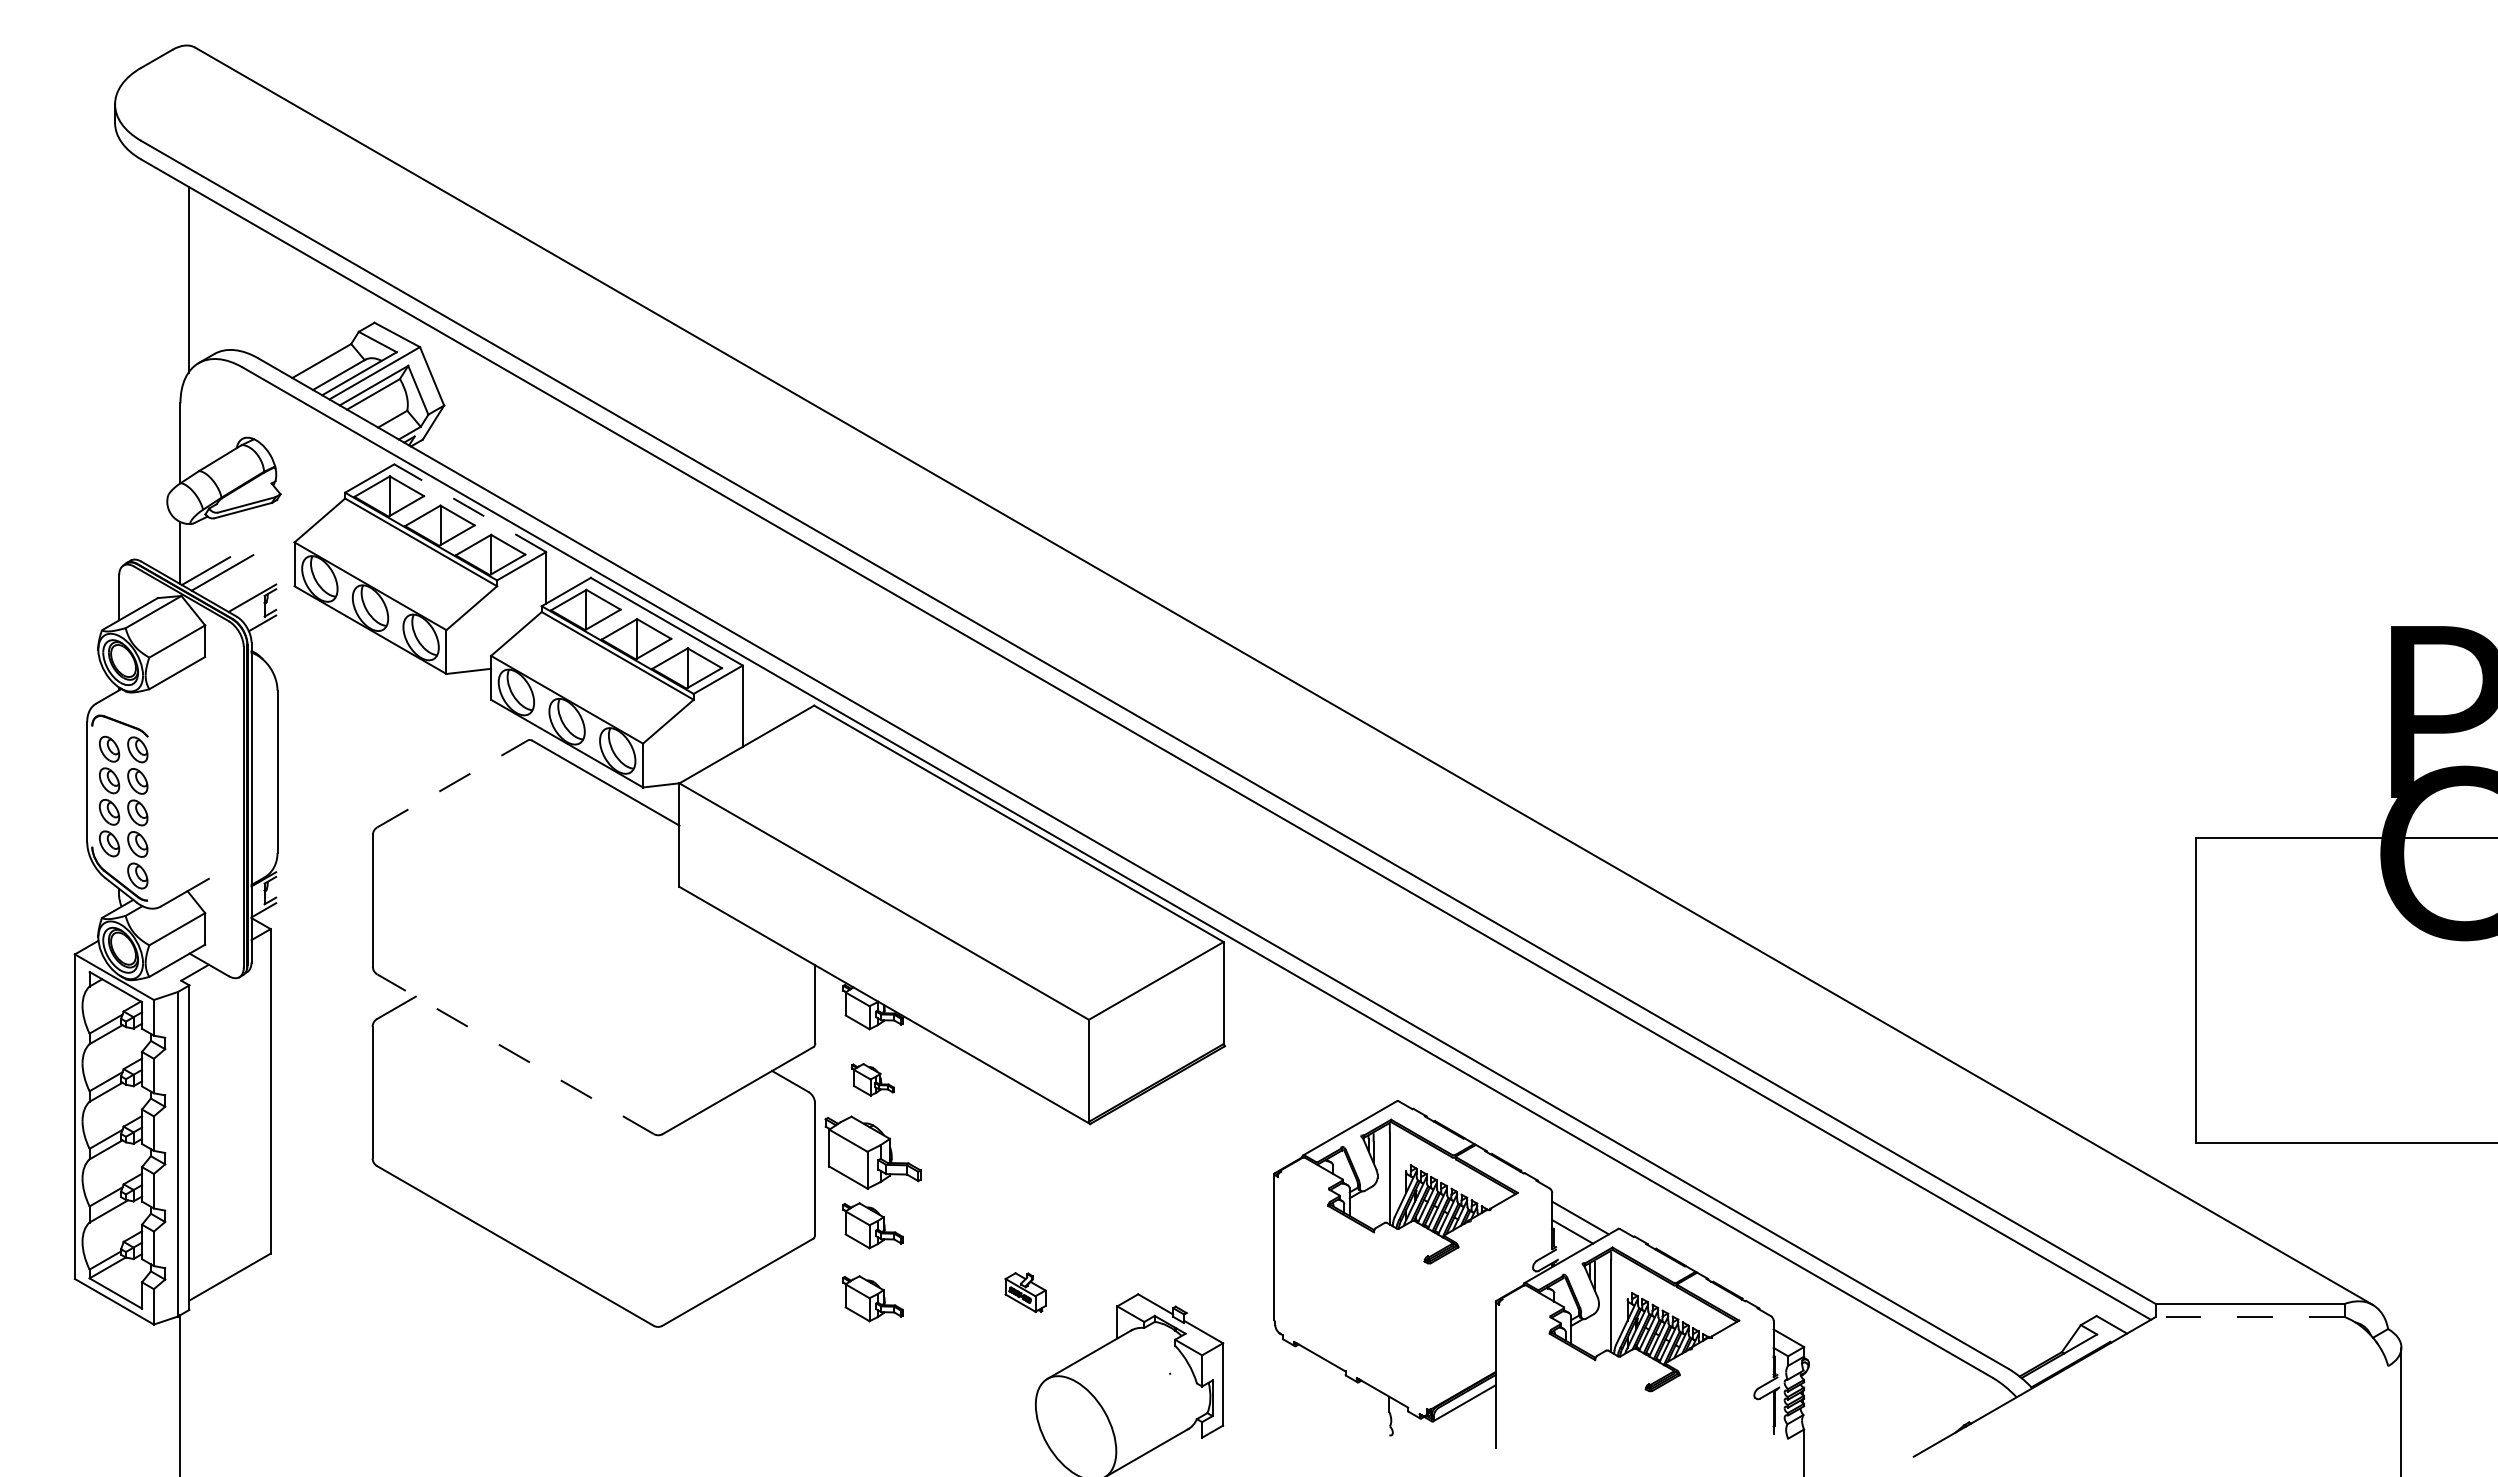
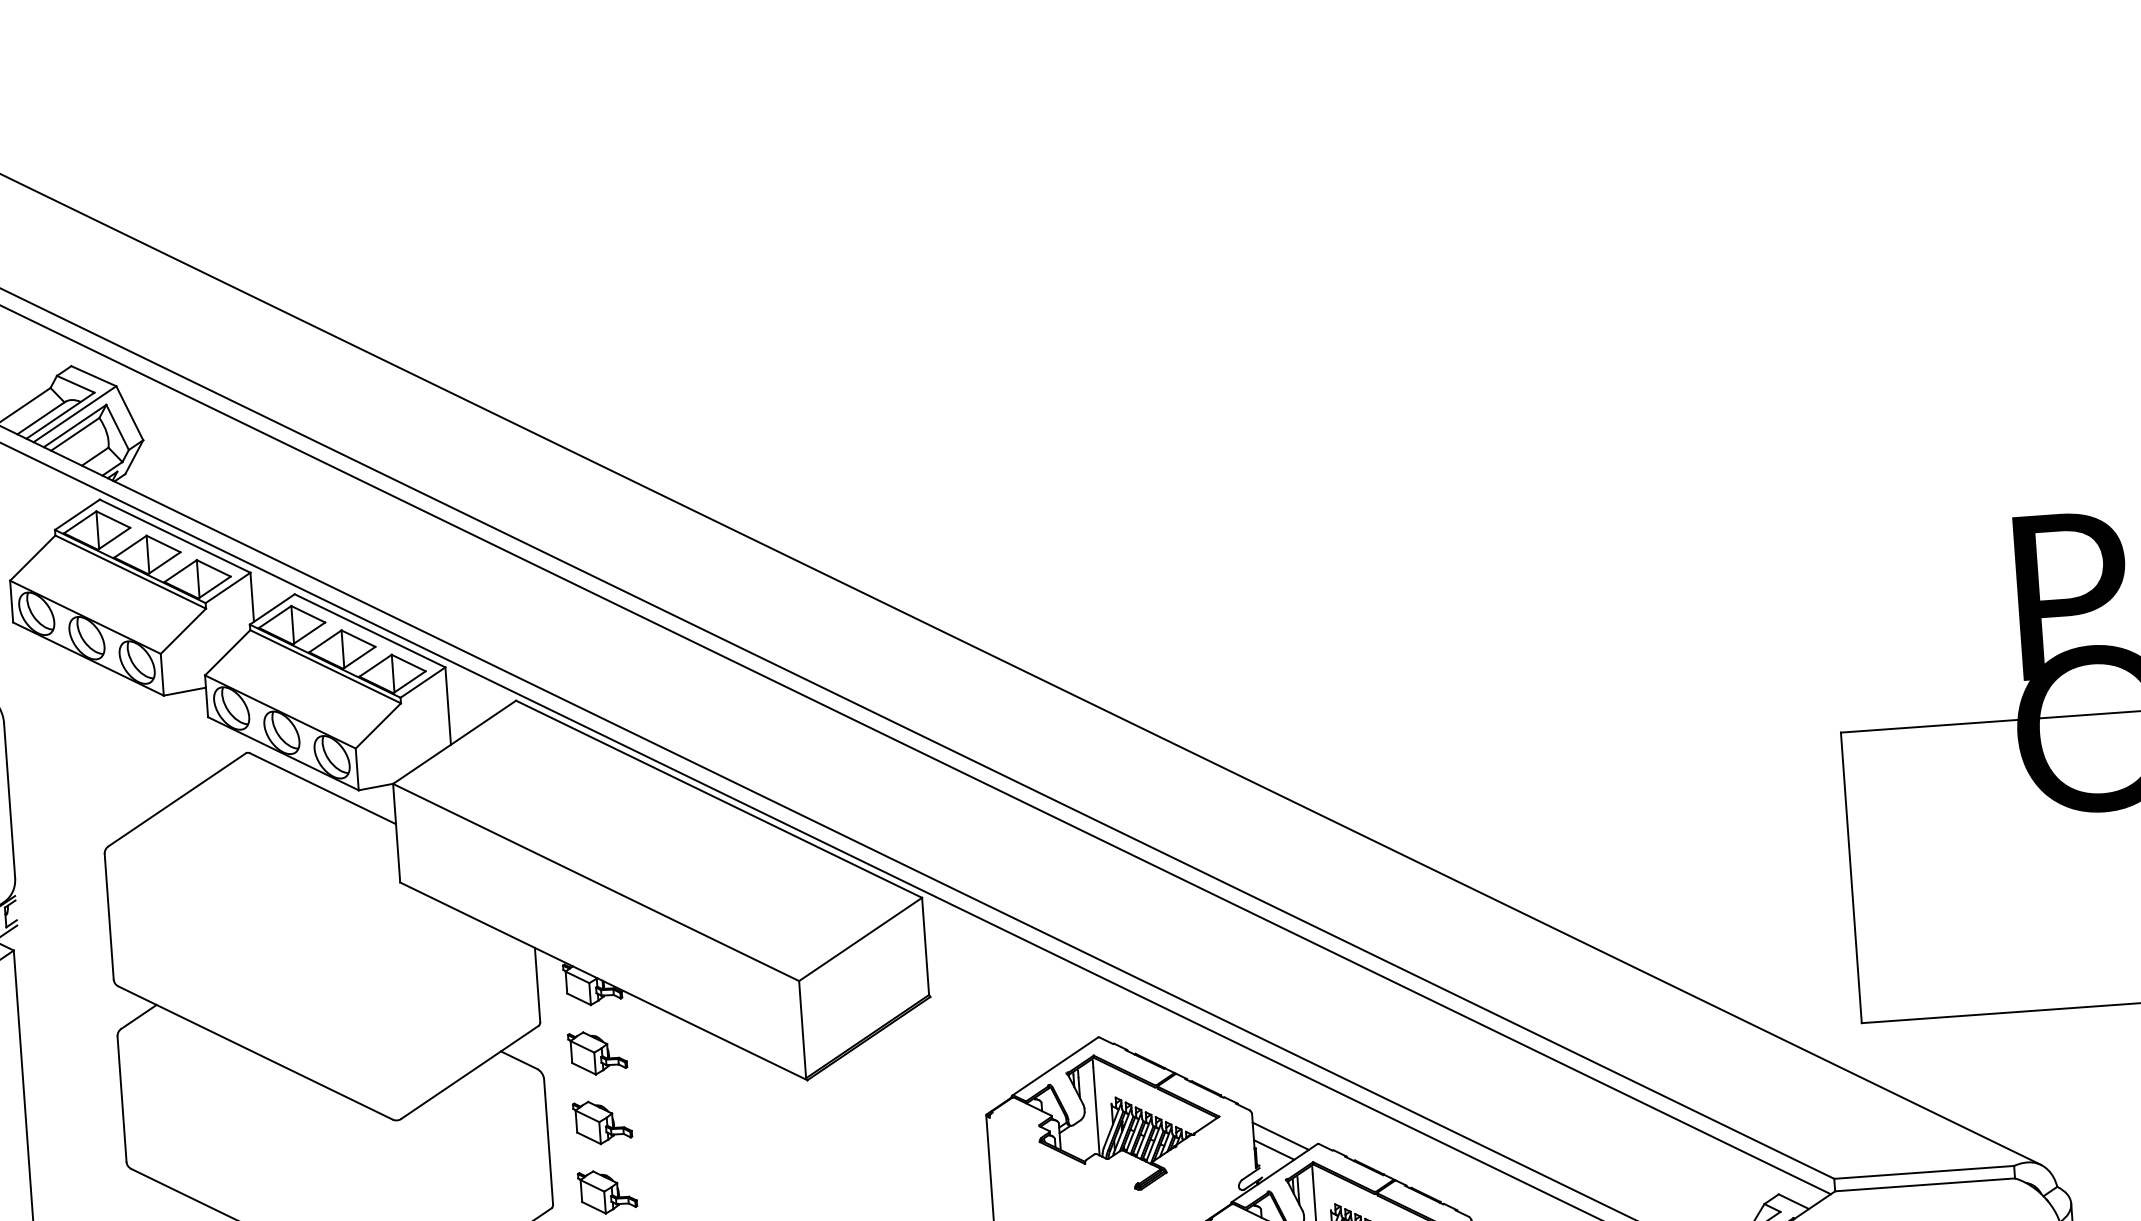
line: (470, 508) -> (175, 536), dashed -> solid
line: (452, 783) -> (177, 799), dashed -> solid
line: (515, 1054) -> (255, 1053), dashed -> solid
part: (872, 1079) -> (597, 1052), size x1.43
part: (872, 1152) -> (602, 1122), size x0.62
line: (2249, 1317) -> (1924, 1185), dashed -> solid

